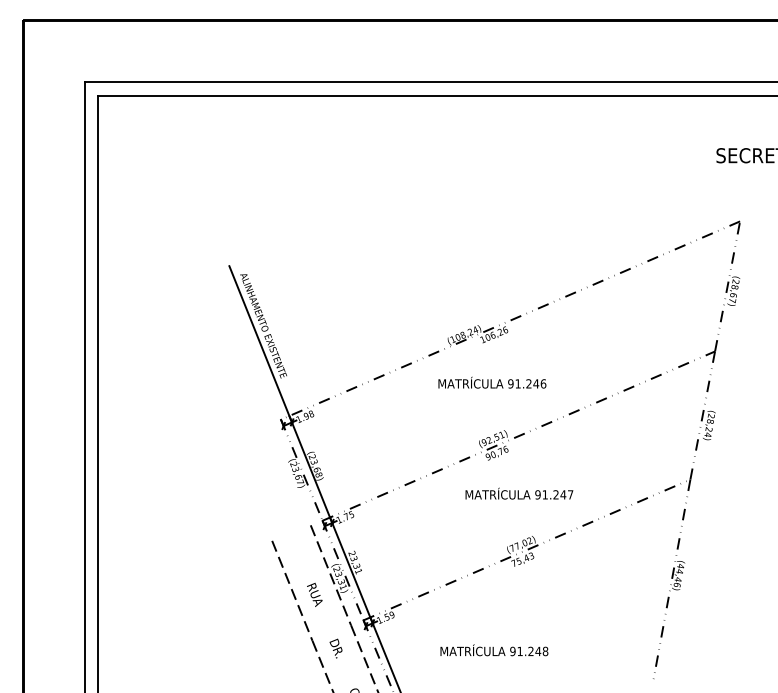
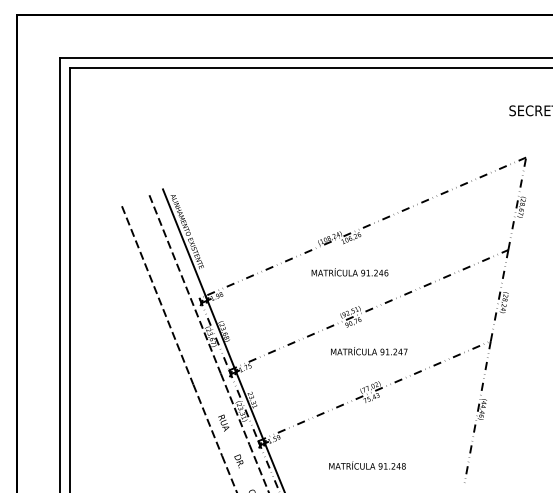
line: (259, 399) -> (184, 284), added
line: (221, 415) -> (157, 295), added
text: (494, 650) -> (367, 465), moved

